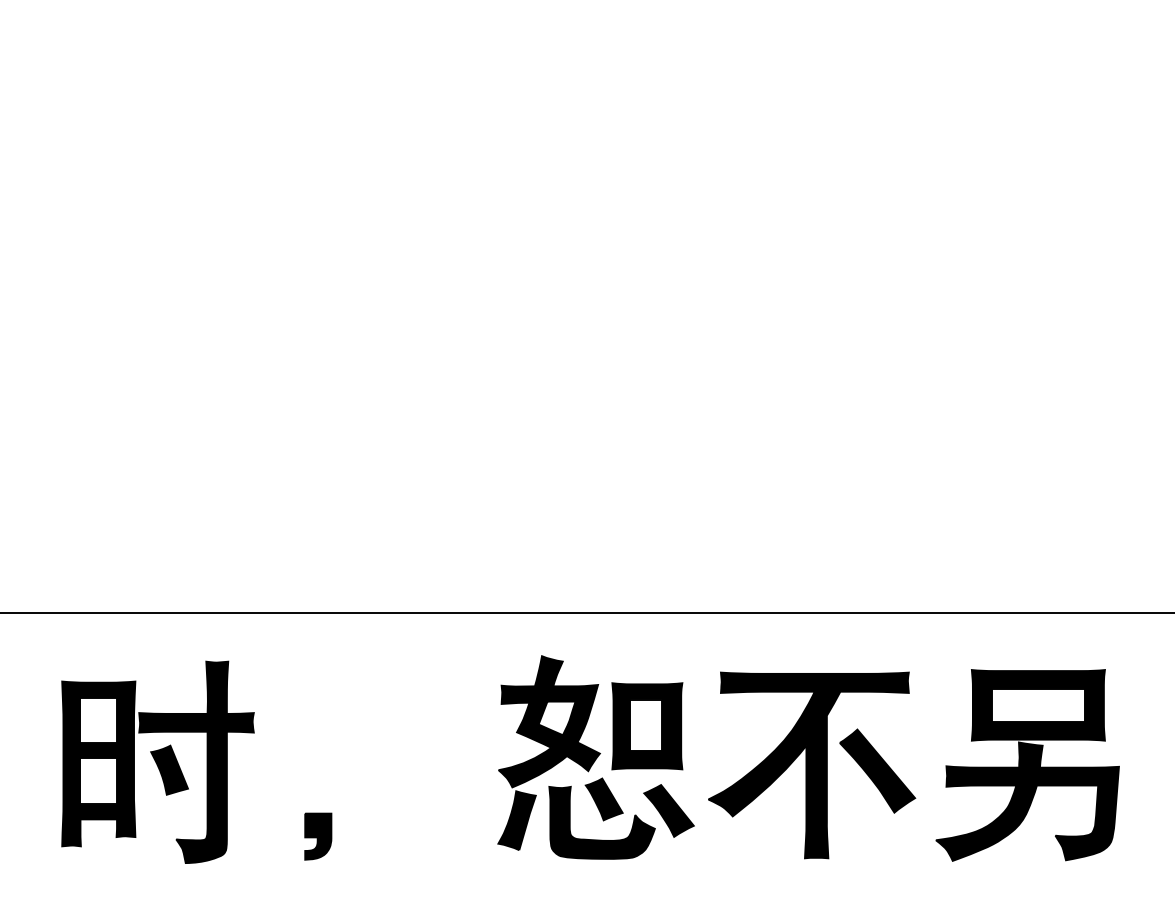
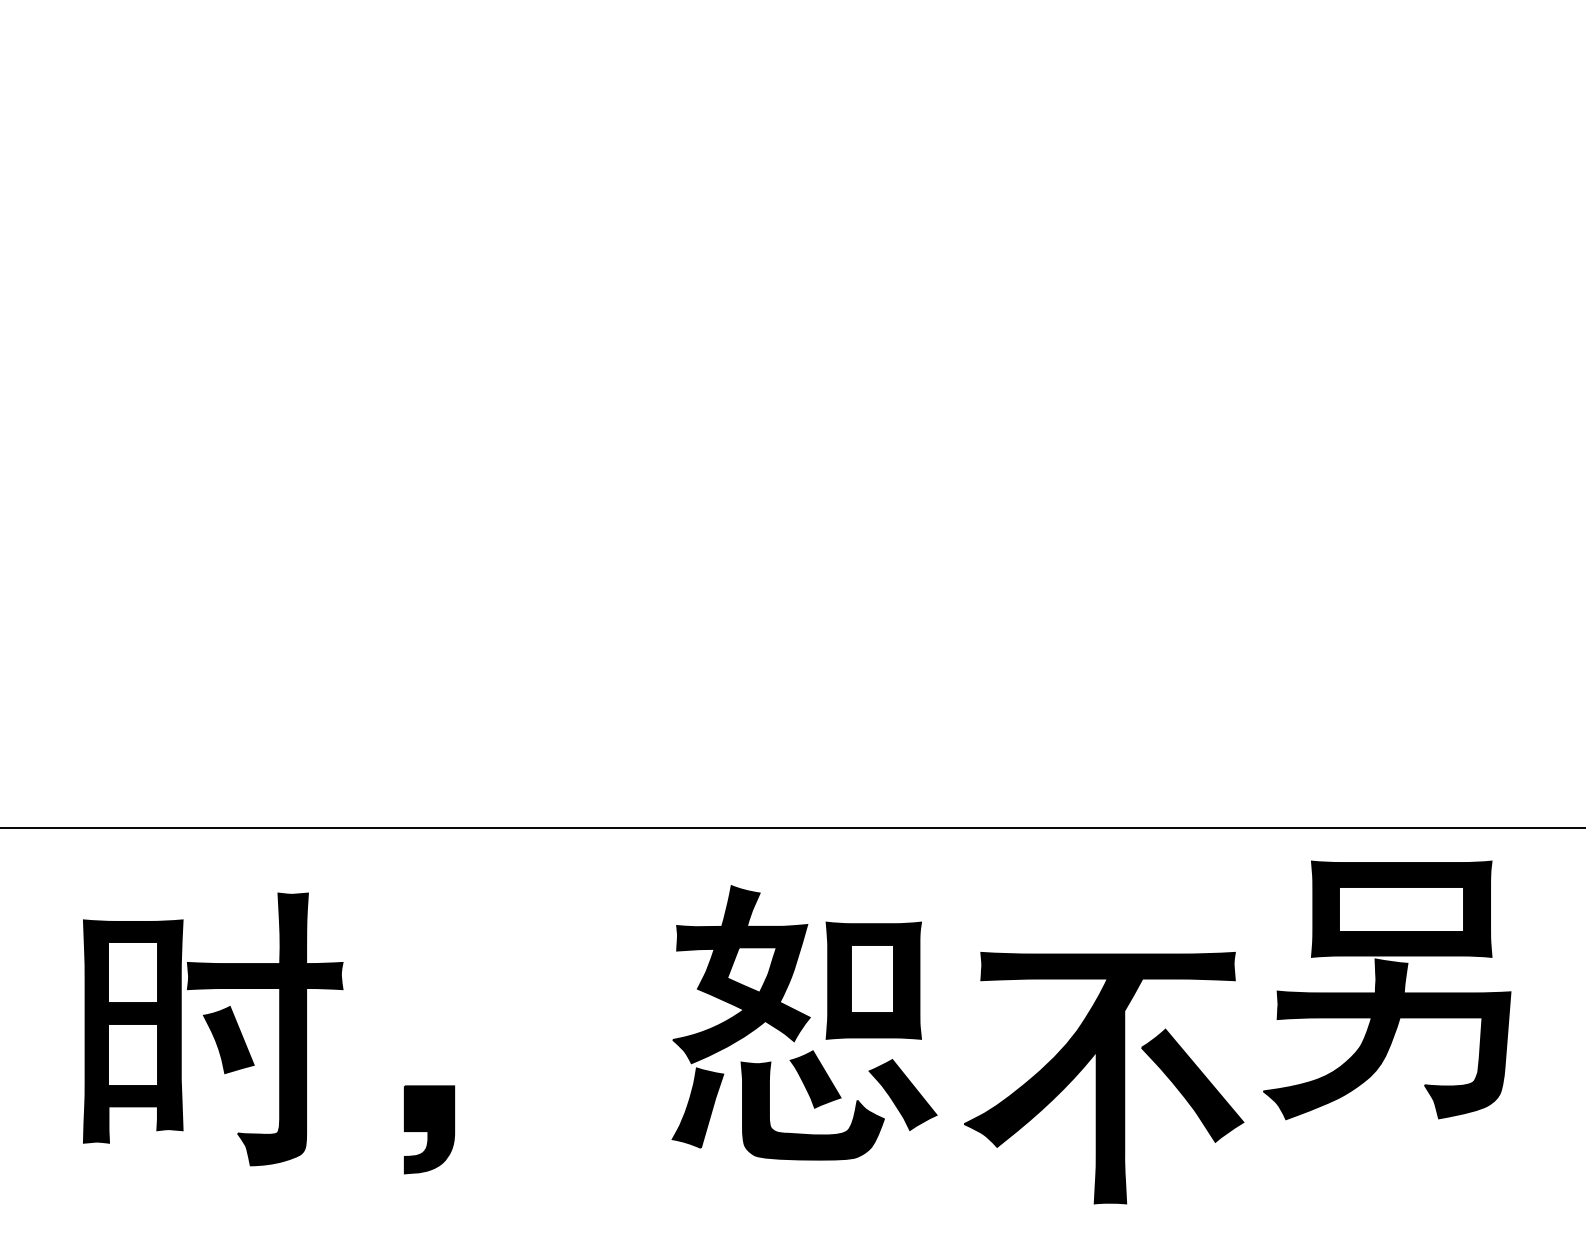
part: (812, 765) -> (1104, 1078), moved
part: (1027, 765) -> (1387, 990), moved
part: (318, 836) -> (429, 1129), size x1.4

